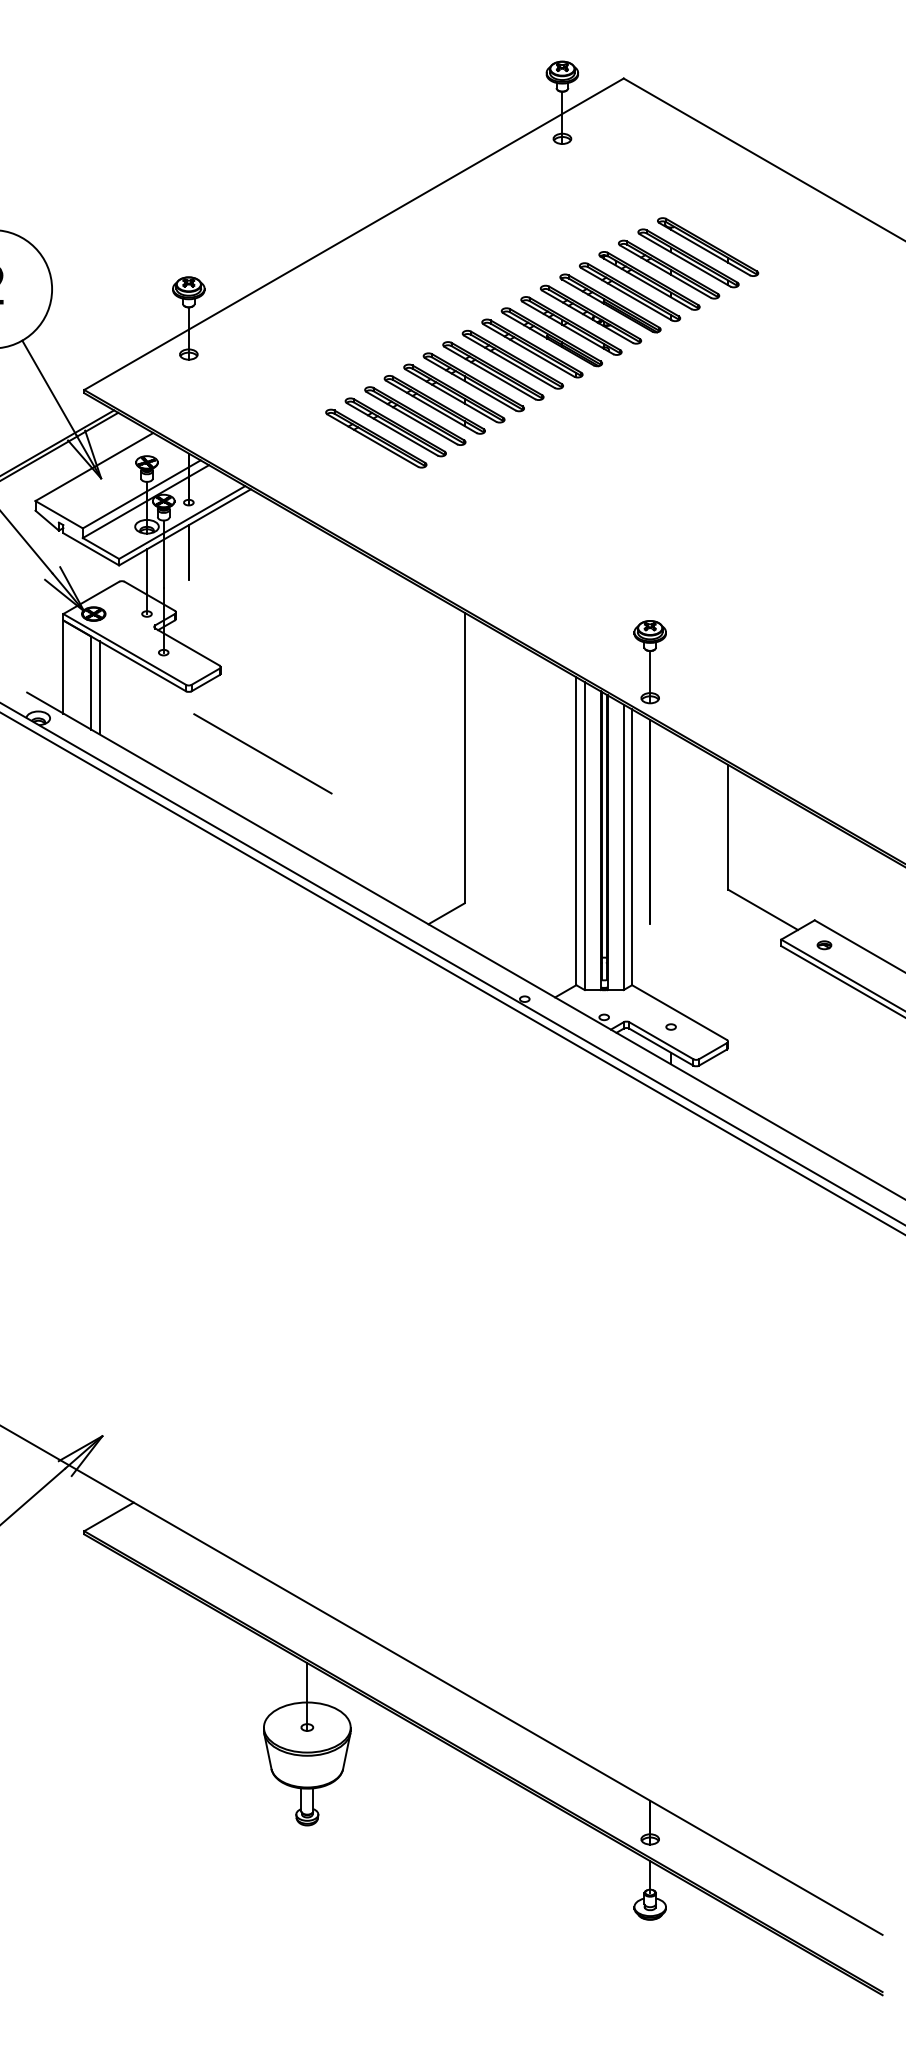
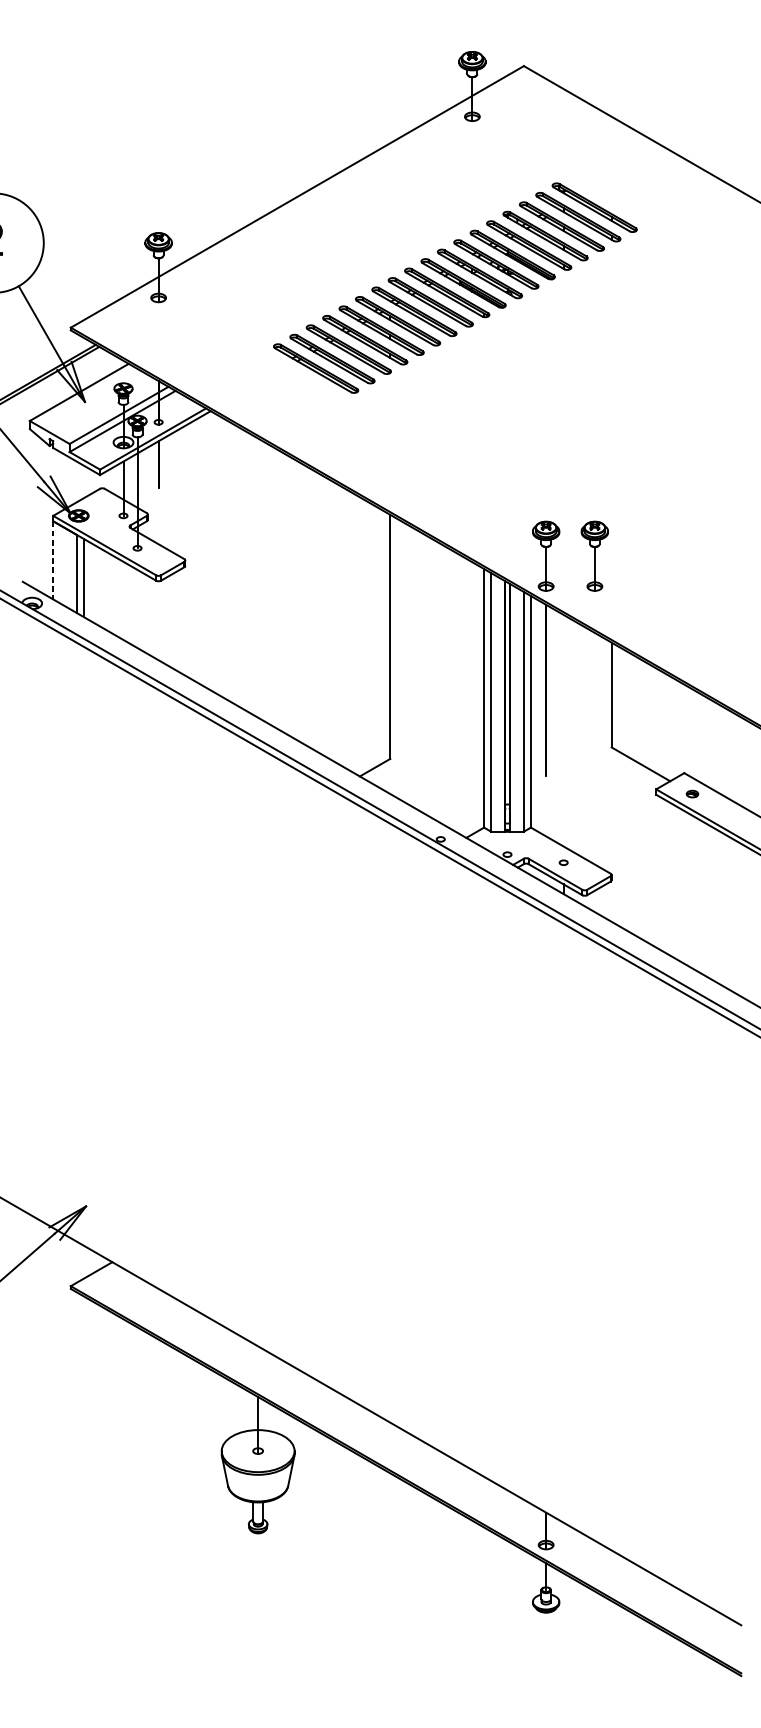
part: (707, 662) -> (594, 556), added
line: (63, 666) -> (53, 559), solid -> dashed
line: (262, 753) -> (220, 633), removed

